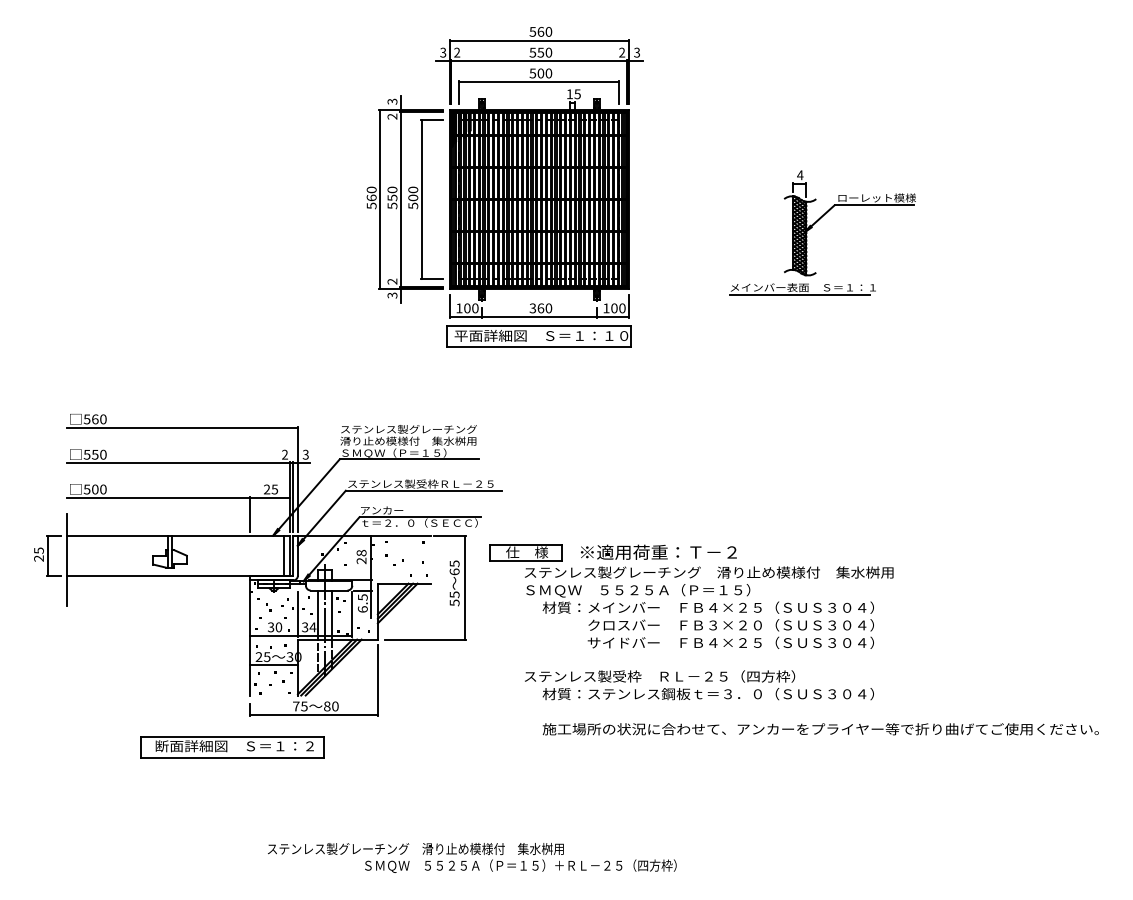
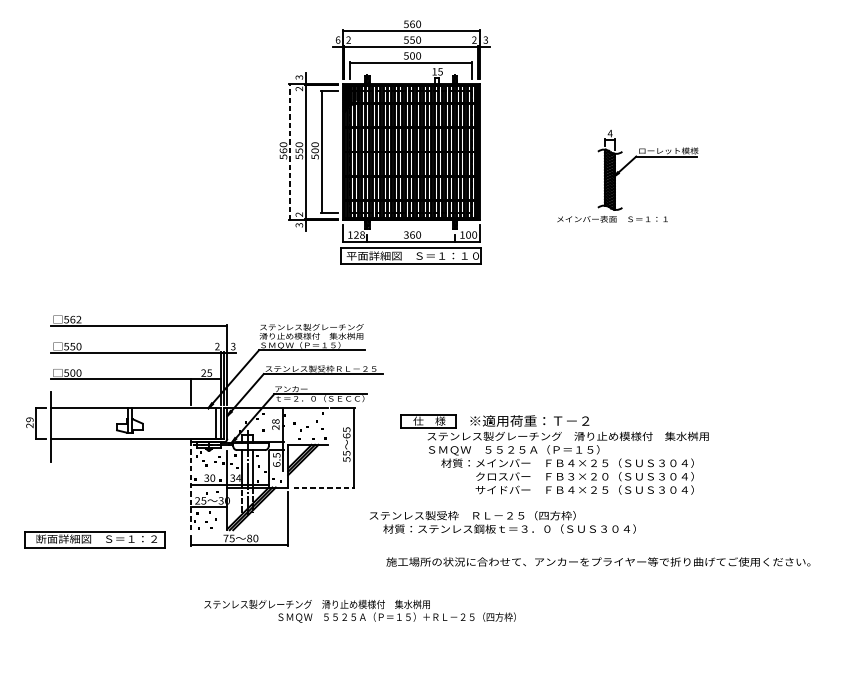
text: (443, 52) -> (338, 39), 3 -> 6
line: (380, 199) -> (290, 152), solid -> dashed
line: (800, 294) -> (610, 224), removed
text: (471, 308) -> (359, 235), 100 -> 128
text: (103, 419) -> (79, 319), 560 -> 562
text: (38, 550) -> (29, 419), 25 -> 29
part: (691, 596) -> (554, 454), moved
line: (250, 637) -> (191, 485), solid -> dashed
line: (425, 639) -> (324, 487), solid -> dashed
text: (699, 685) -> (502, 522), moved
text: (820, 729) -> (598, 562), moved
part: (232, 747) -> (95, 540), moved
text: (472, 857) -> (360, 610), moved

